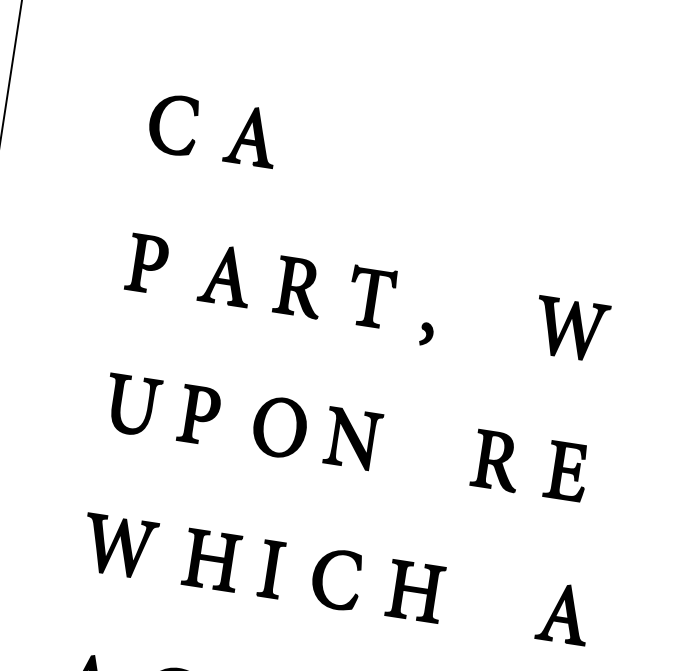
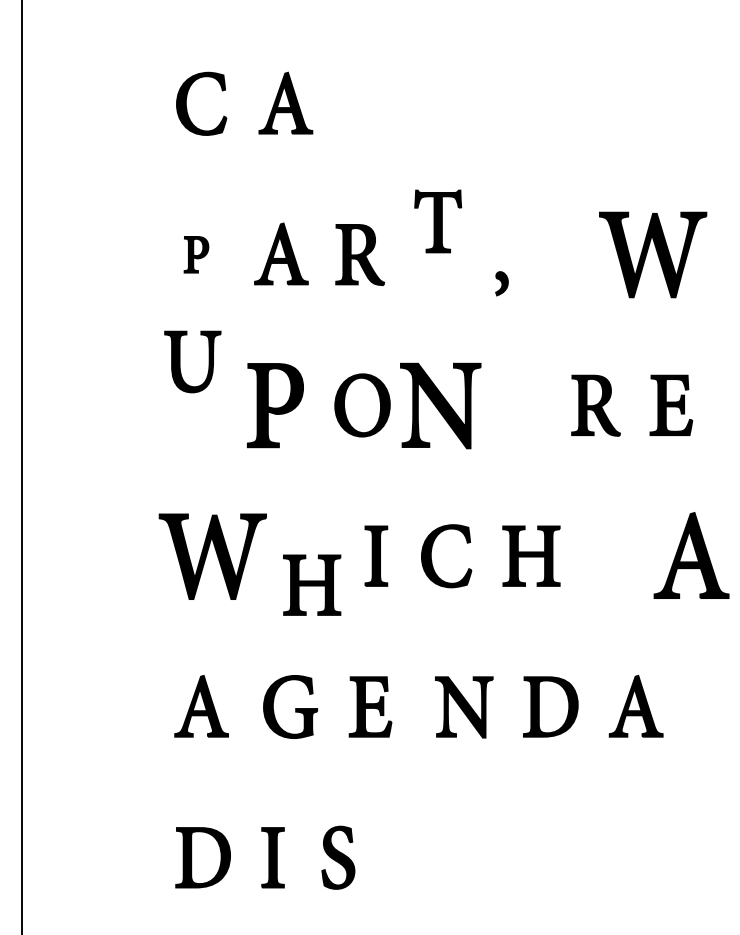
part: (147, 263) -> (196, 254), size x0.6
part: (372, 297) -> (438, 221), moved
part: (571, 329) -> (653, 255), size x1.4
part: (121, 403) -> (180, 361), moved
part: (199, 414) -> (275, 404), size x1.4
part: (352, 438) -> (440, 405), size x1.4
part: (119, 546) -> (212, 556), size x1.4
part: (212, 559) -> (312, 584), moved
part: (564, 613) -> (691, 555), size x1.4

